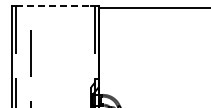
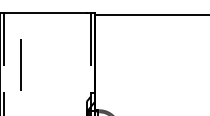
line: (53, 6) -> (45, 13), dashed -> solid

